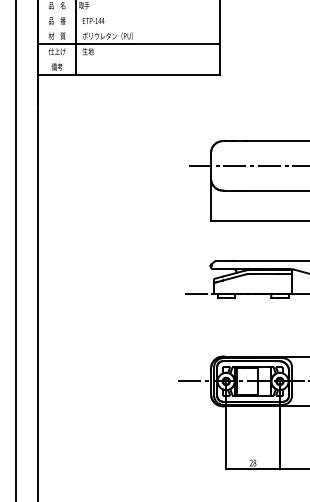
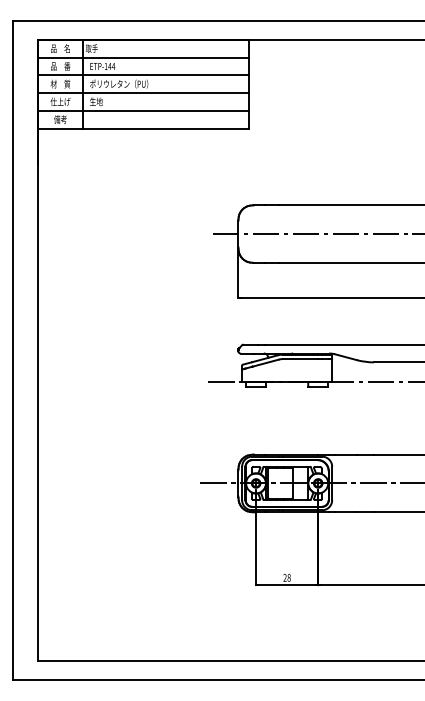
line: (128, 13) -> (143, 57), added
line: (128, 28) -> (143, 75), added
line: (128, 59) -> (143, 110), added

